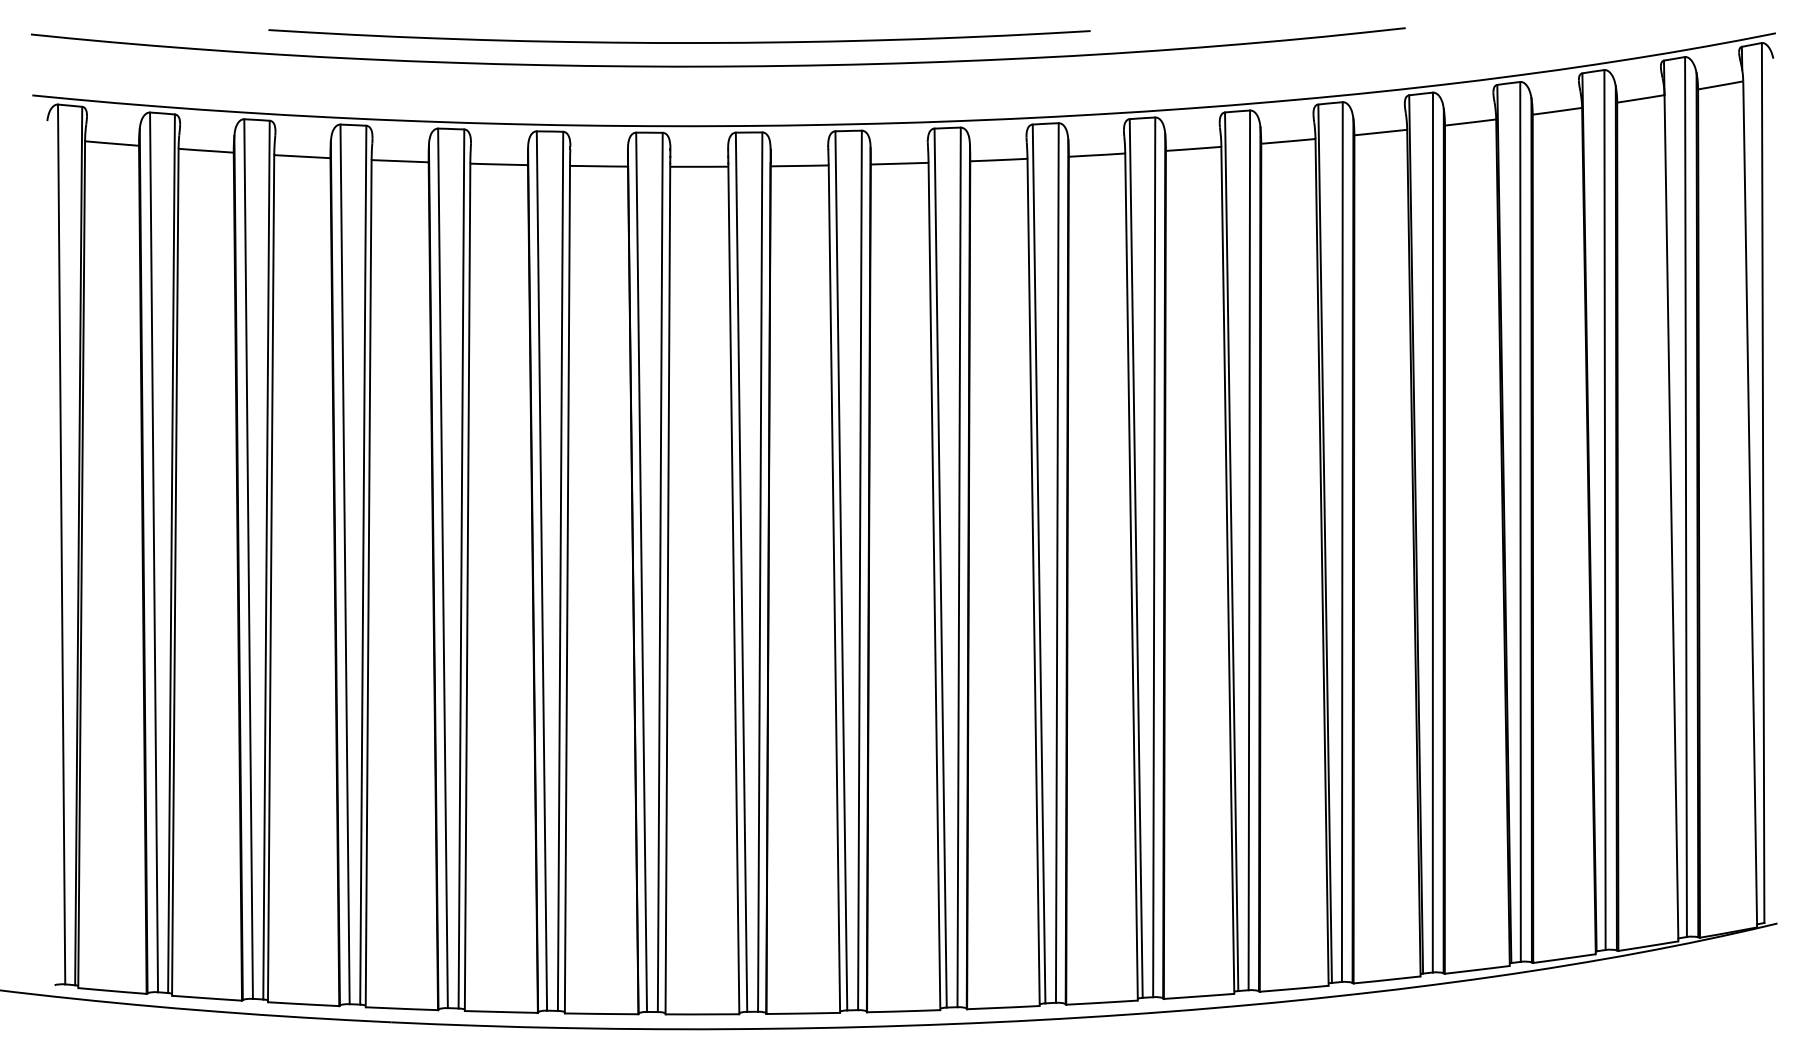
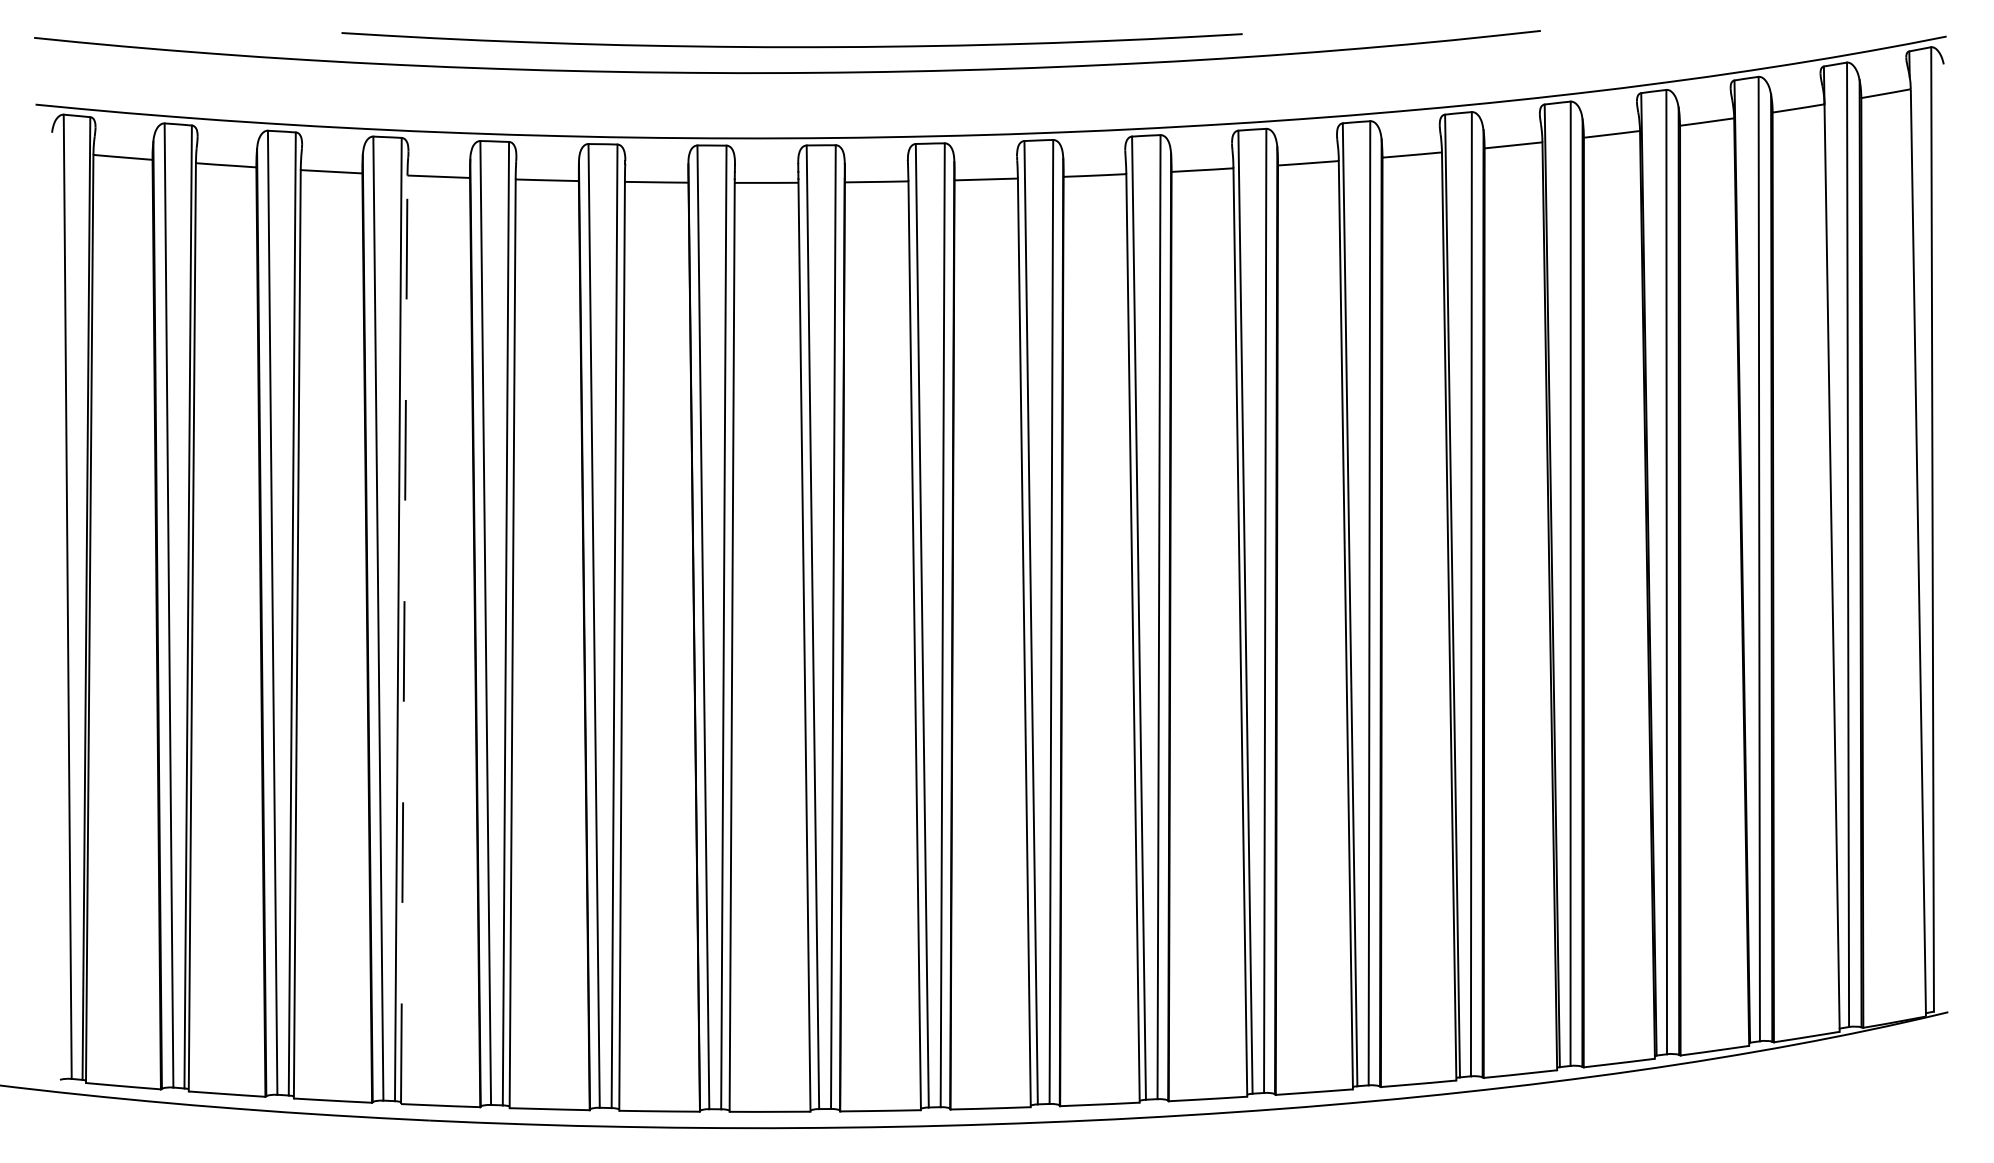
curve: (679, 42) -> (792, 46), moved
line: (368, 583) -> (404, 639), solid -> dashed

